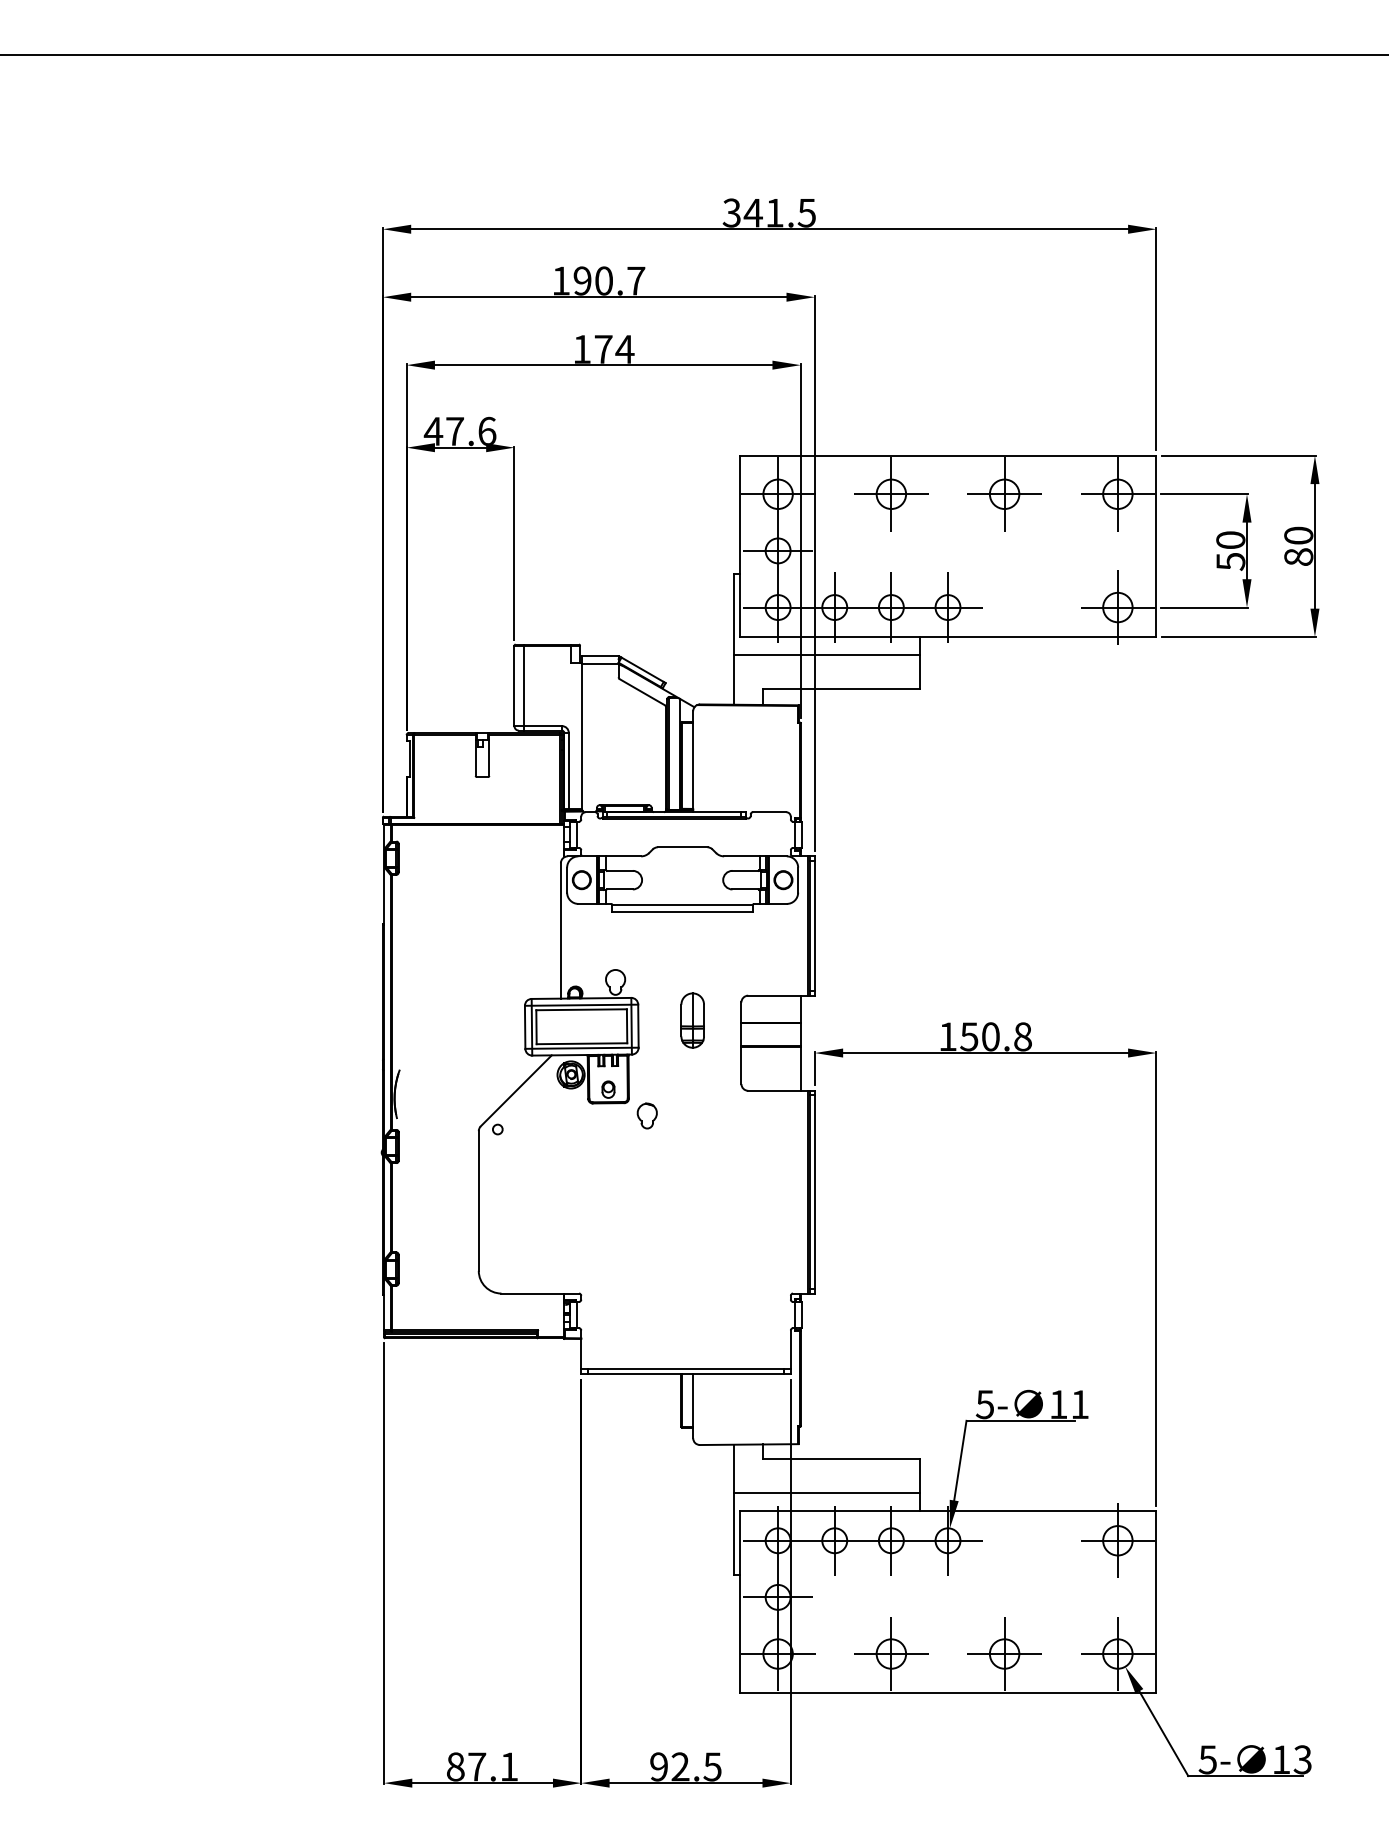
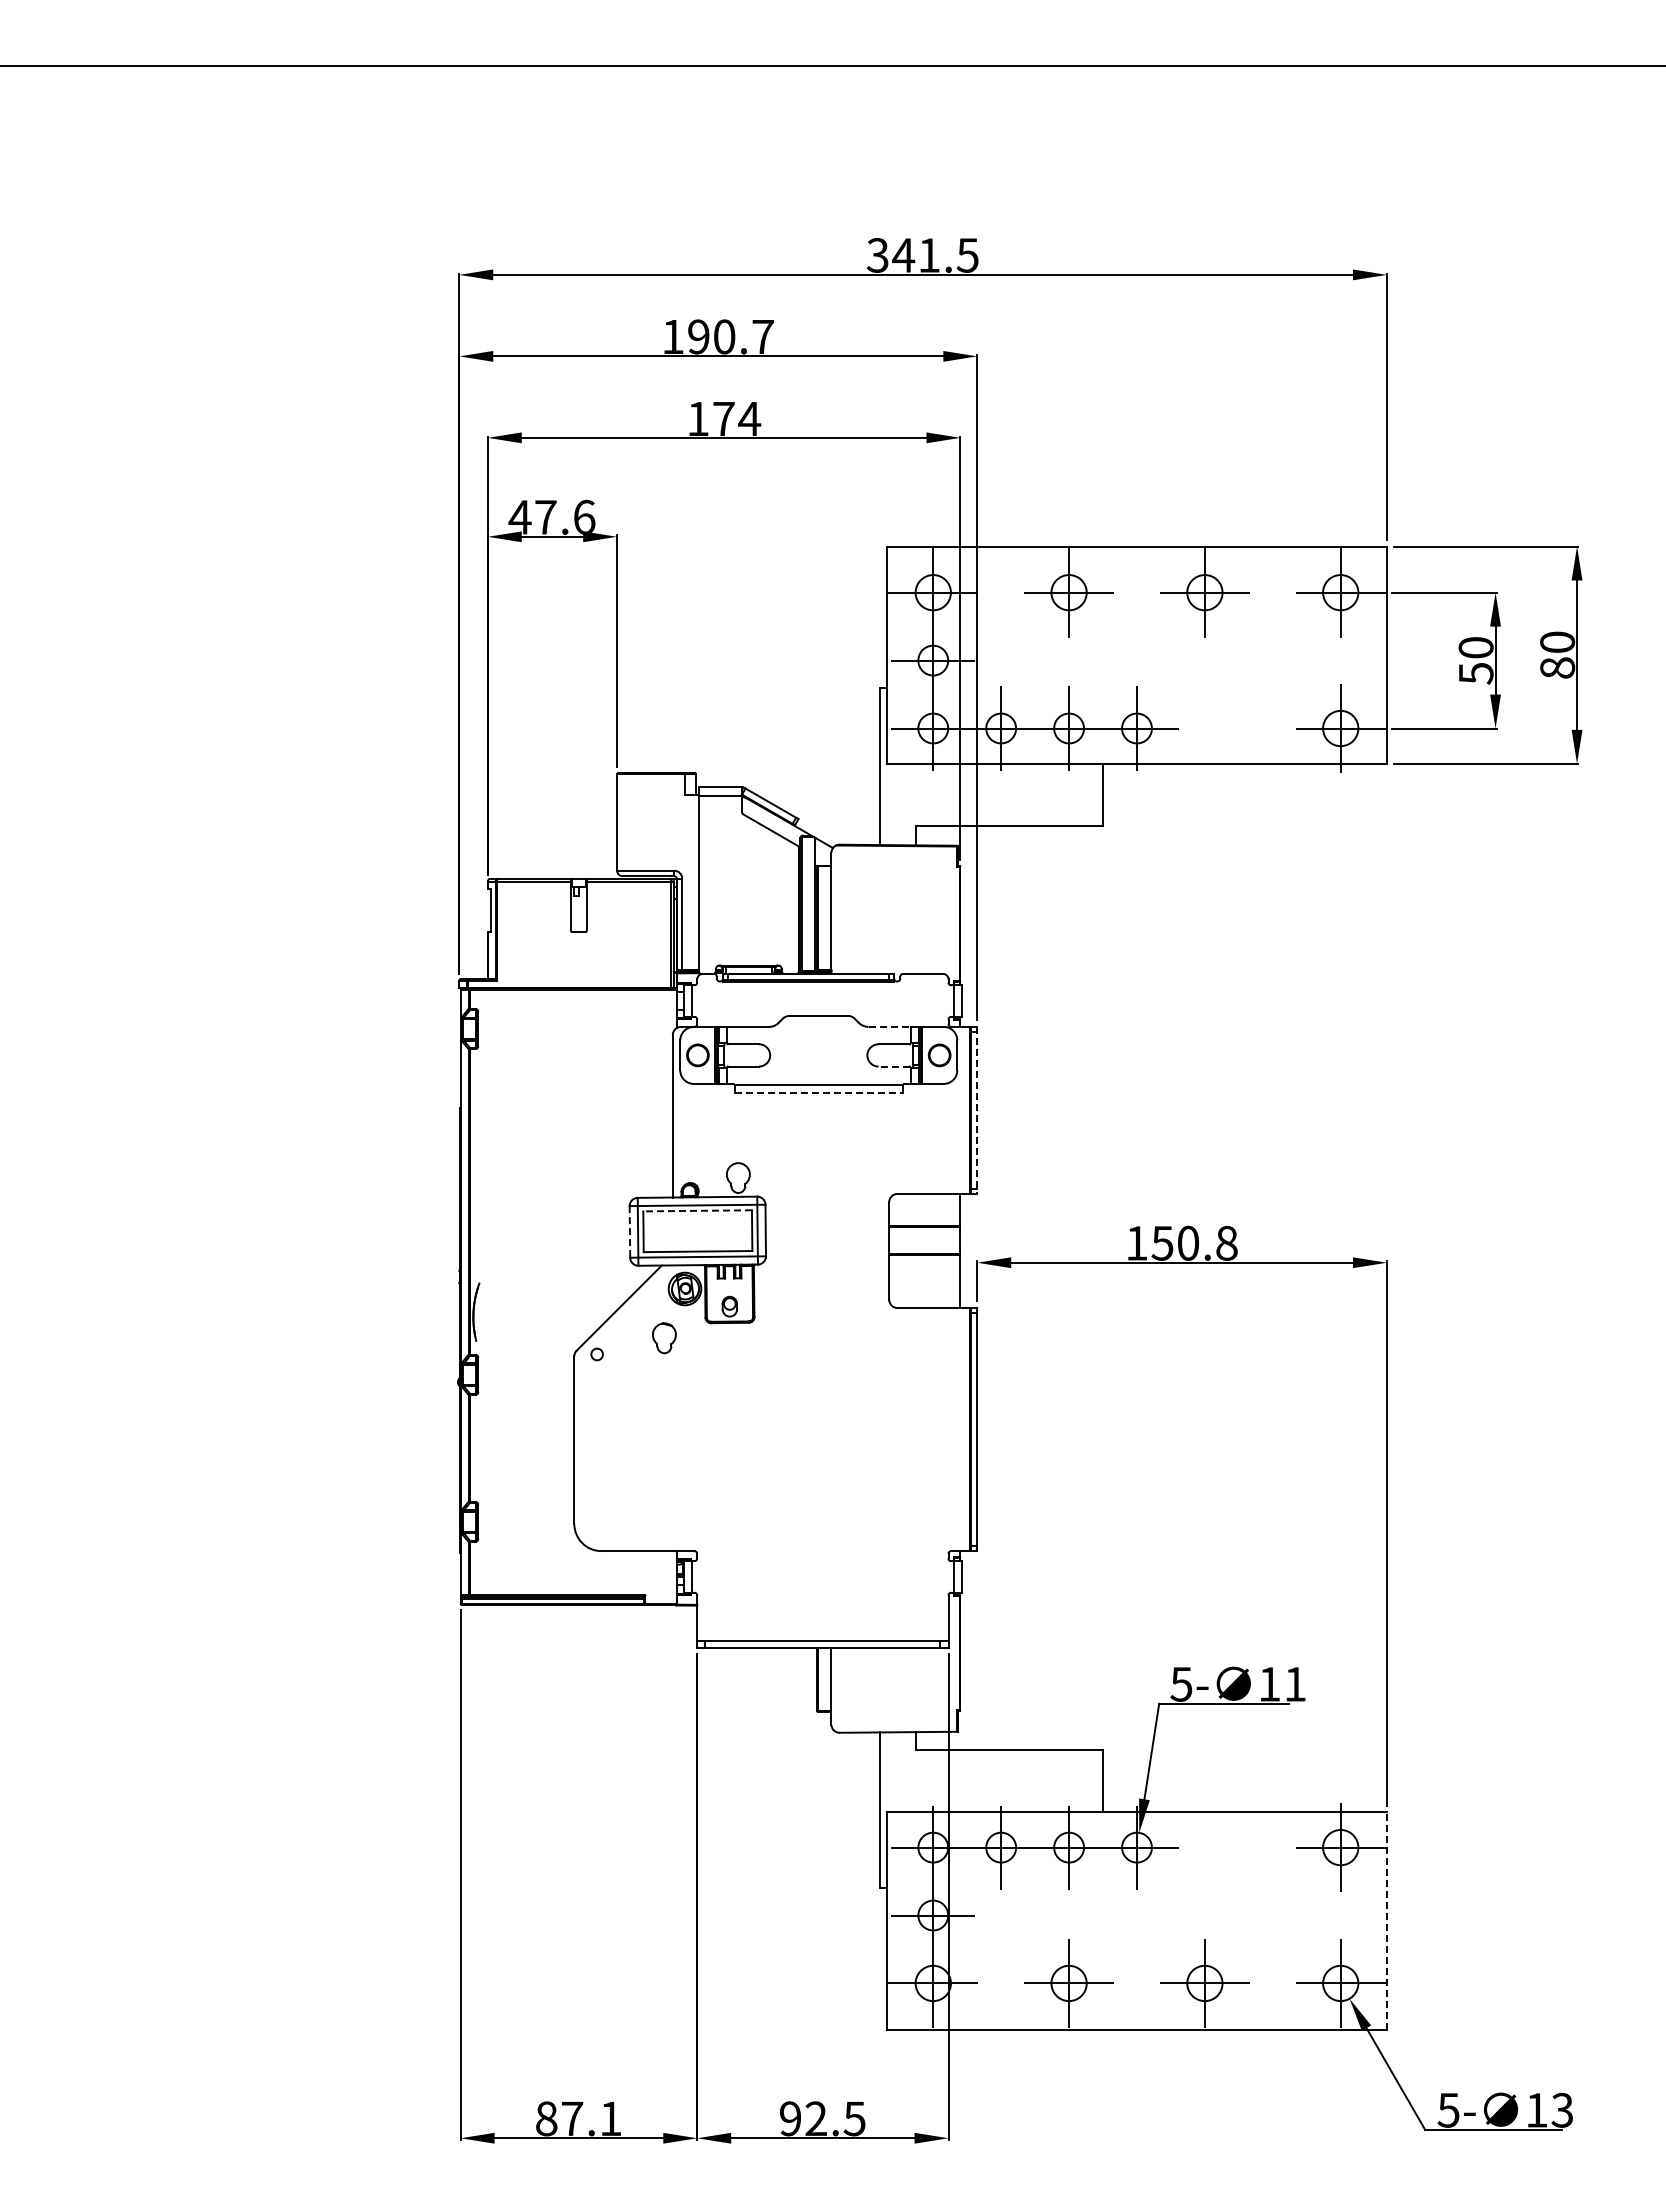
line: (826, 655) -> (991, 785), removed
line: (523, 687) -> (627, 824), removed
line: (742, 856) -> (890, 1026), solid -> dashed
line: (745, 889) -> (894, 1066), solid -> dashed
line: (683, 911) -> (819, 1093), solid -> dashed
line: (814, 926) -> (977, 1110), solid -> dashed
line: (581, 1009) -> (697, 1210), solid -> dashed
part: (692, 1020) -> (830, 1223), removed
line: (524, 1026) -> (629, 1231), solid -> dashed
part: (647, 1116) -> (664, 1338), moved
line: (826, 1493) -> (991, 1790), removed
line: (1156, 1601) -> (1386, 1920), solid -> dashed

